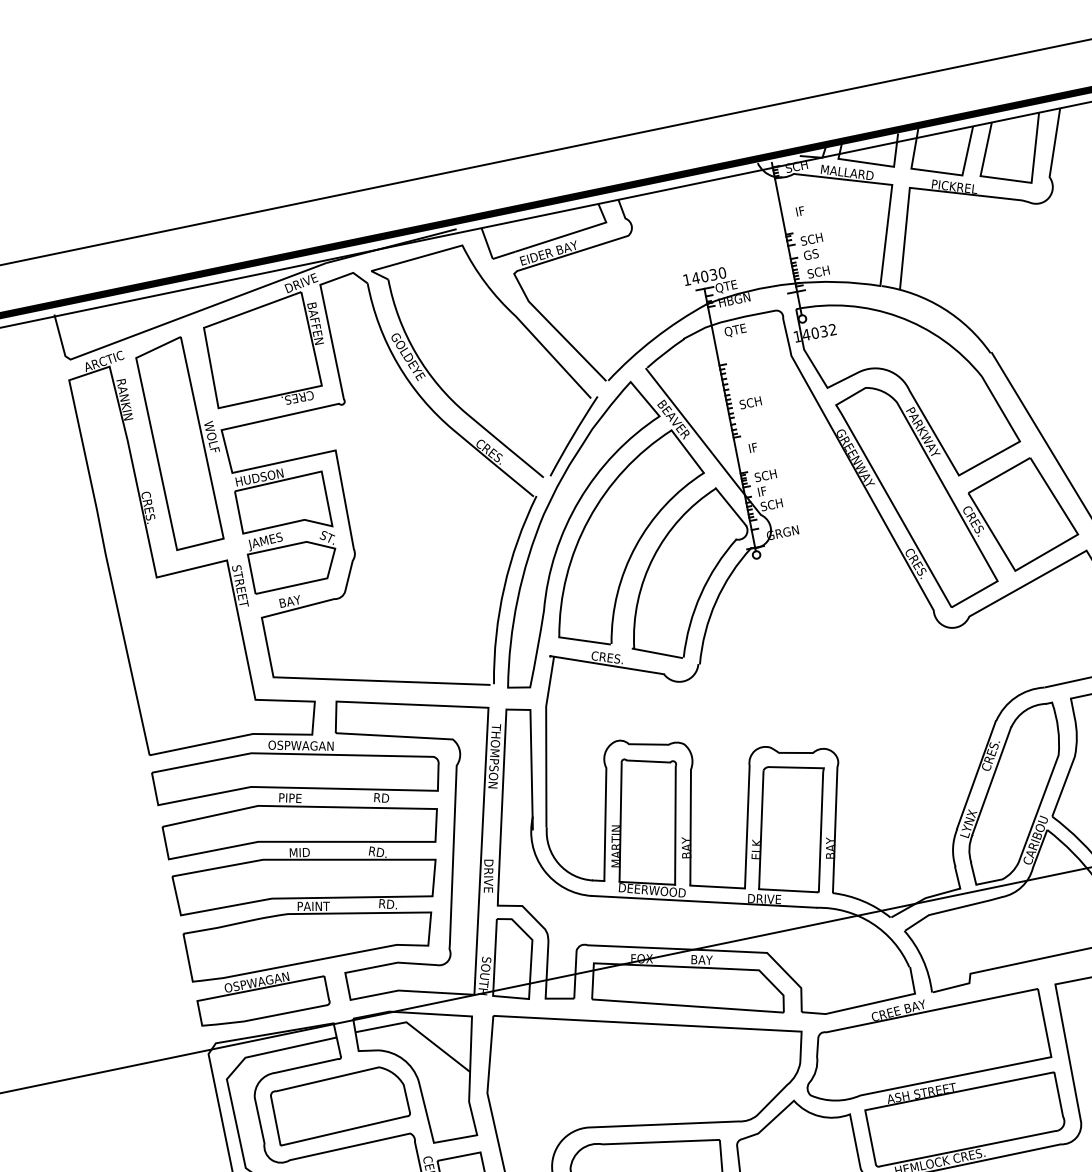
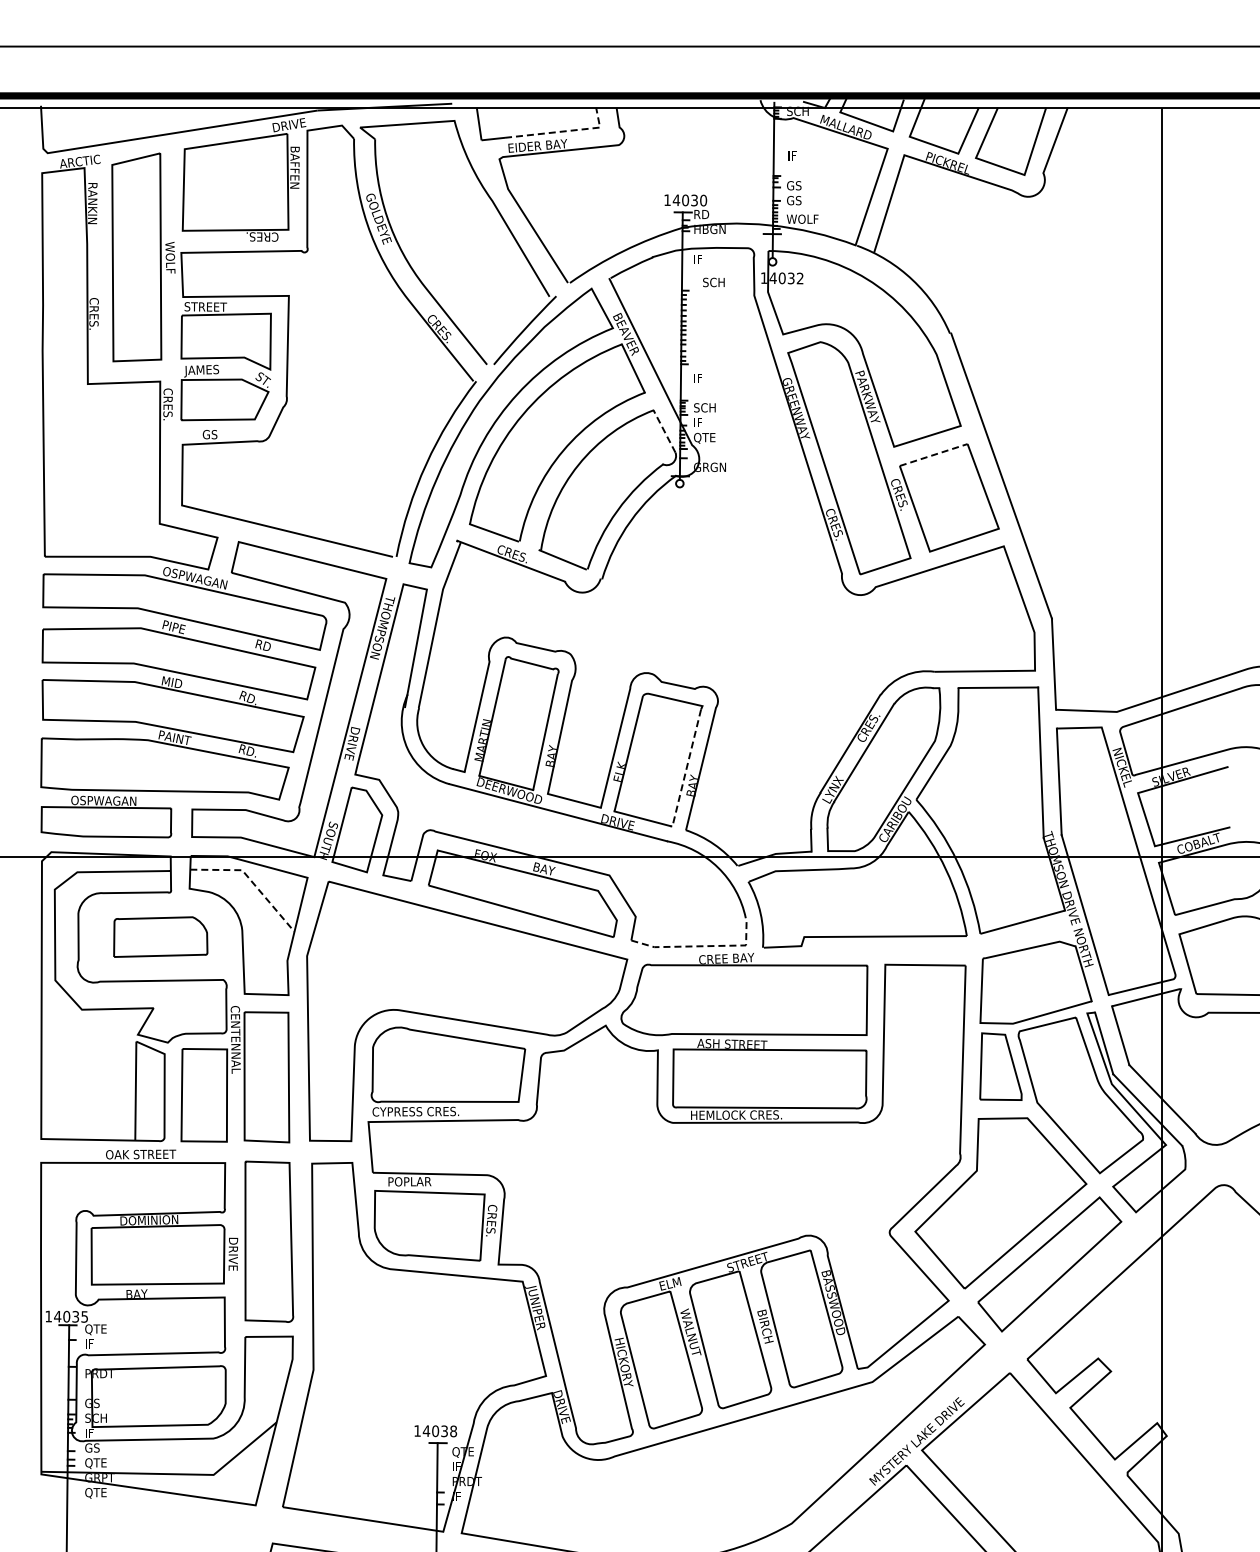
line: (571, 233) -> (563, 131), solid -> dashed
text: (811, 239) -> (797, 185), SCH -> GS
text: (822, 270) -> (802, 218), SCH -> WOLF
text: (726, 286) -> (704, 214), QTE -> RD
text: (735, 330) -> (704, 259), QTE -> IF
text: (750, 402) -> (713, 282), moved
line: (999, 475) -> (933, 455), solid -> dashed
text: (259, 477) -> (208, 306), HUDSON -> STREET
text: (771, 504) -> (704, 437), SCH -> QTE
line: (730, 507) -> (664, 431), solid -> dashed
text: (239, 586) -> (167, 409), STREET -> CRES.
text: (289, 601) -> (213, 434), BAY -> GS
line: (820, 832) -> (686, 768), solid -> dashed
line: (872, 1003) -> (702, 946), solid -> dashed
line: (417, 1030) -> (251, 880), solid -> dashed
part: (339, 1103) -> (160, 936), size x0.7

